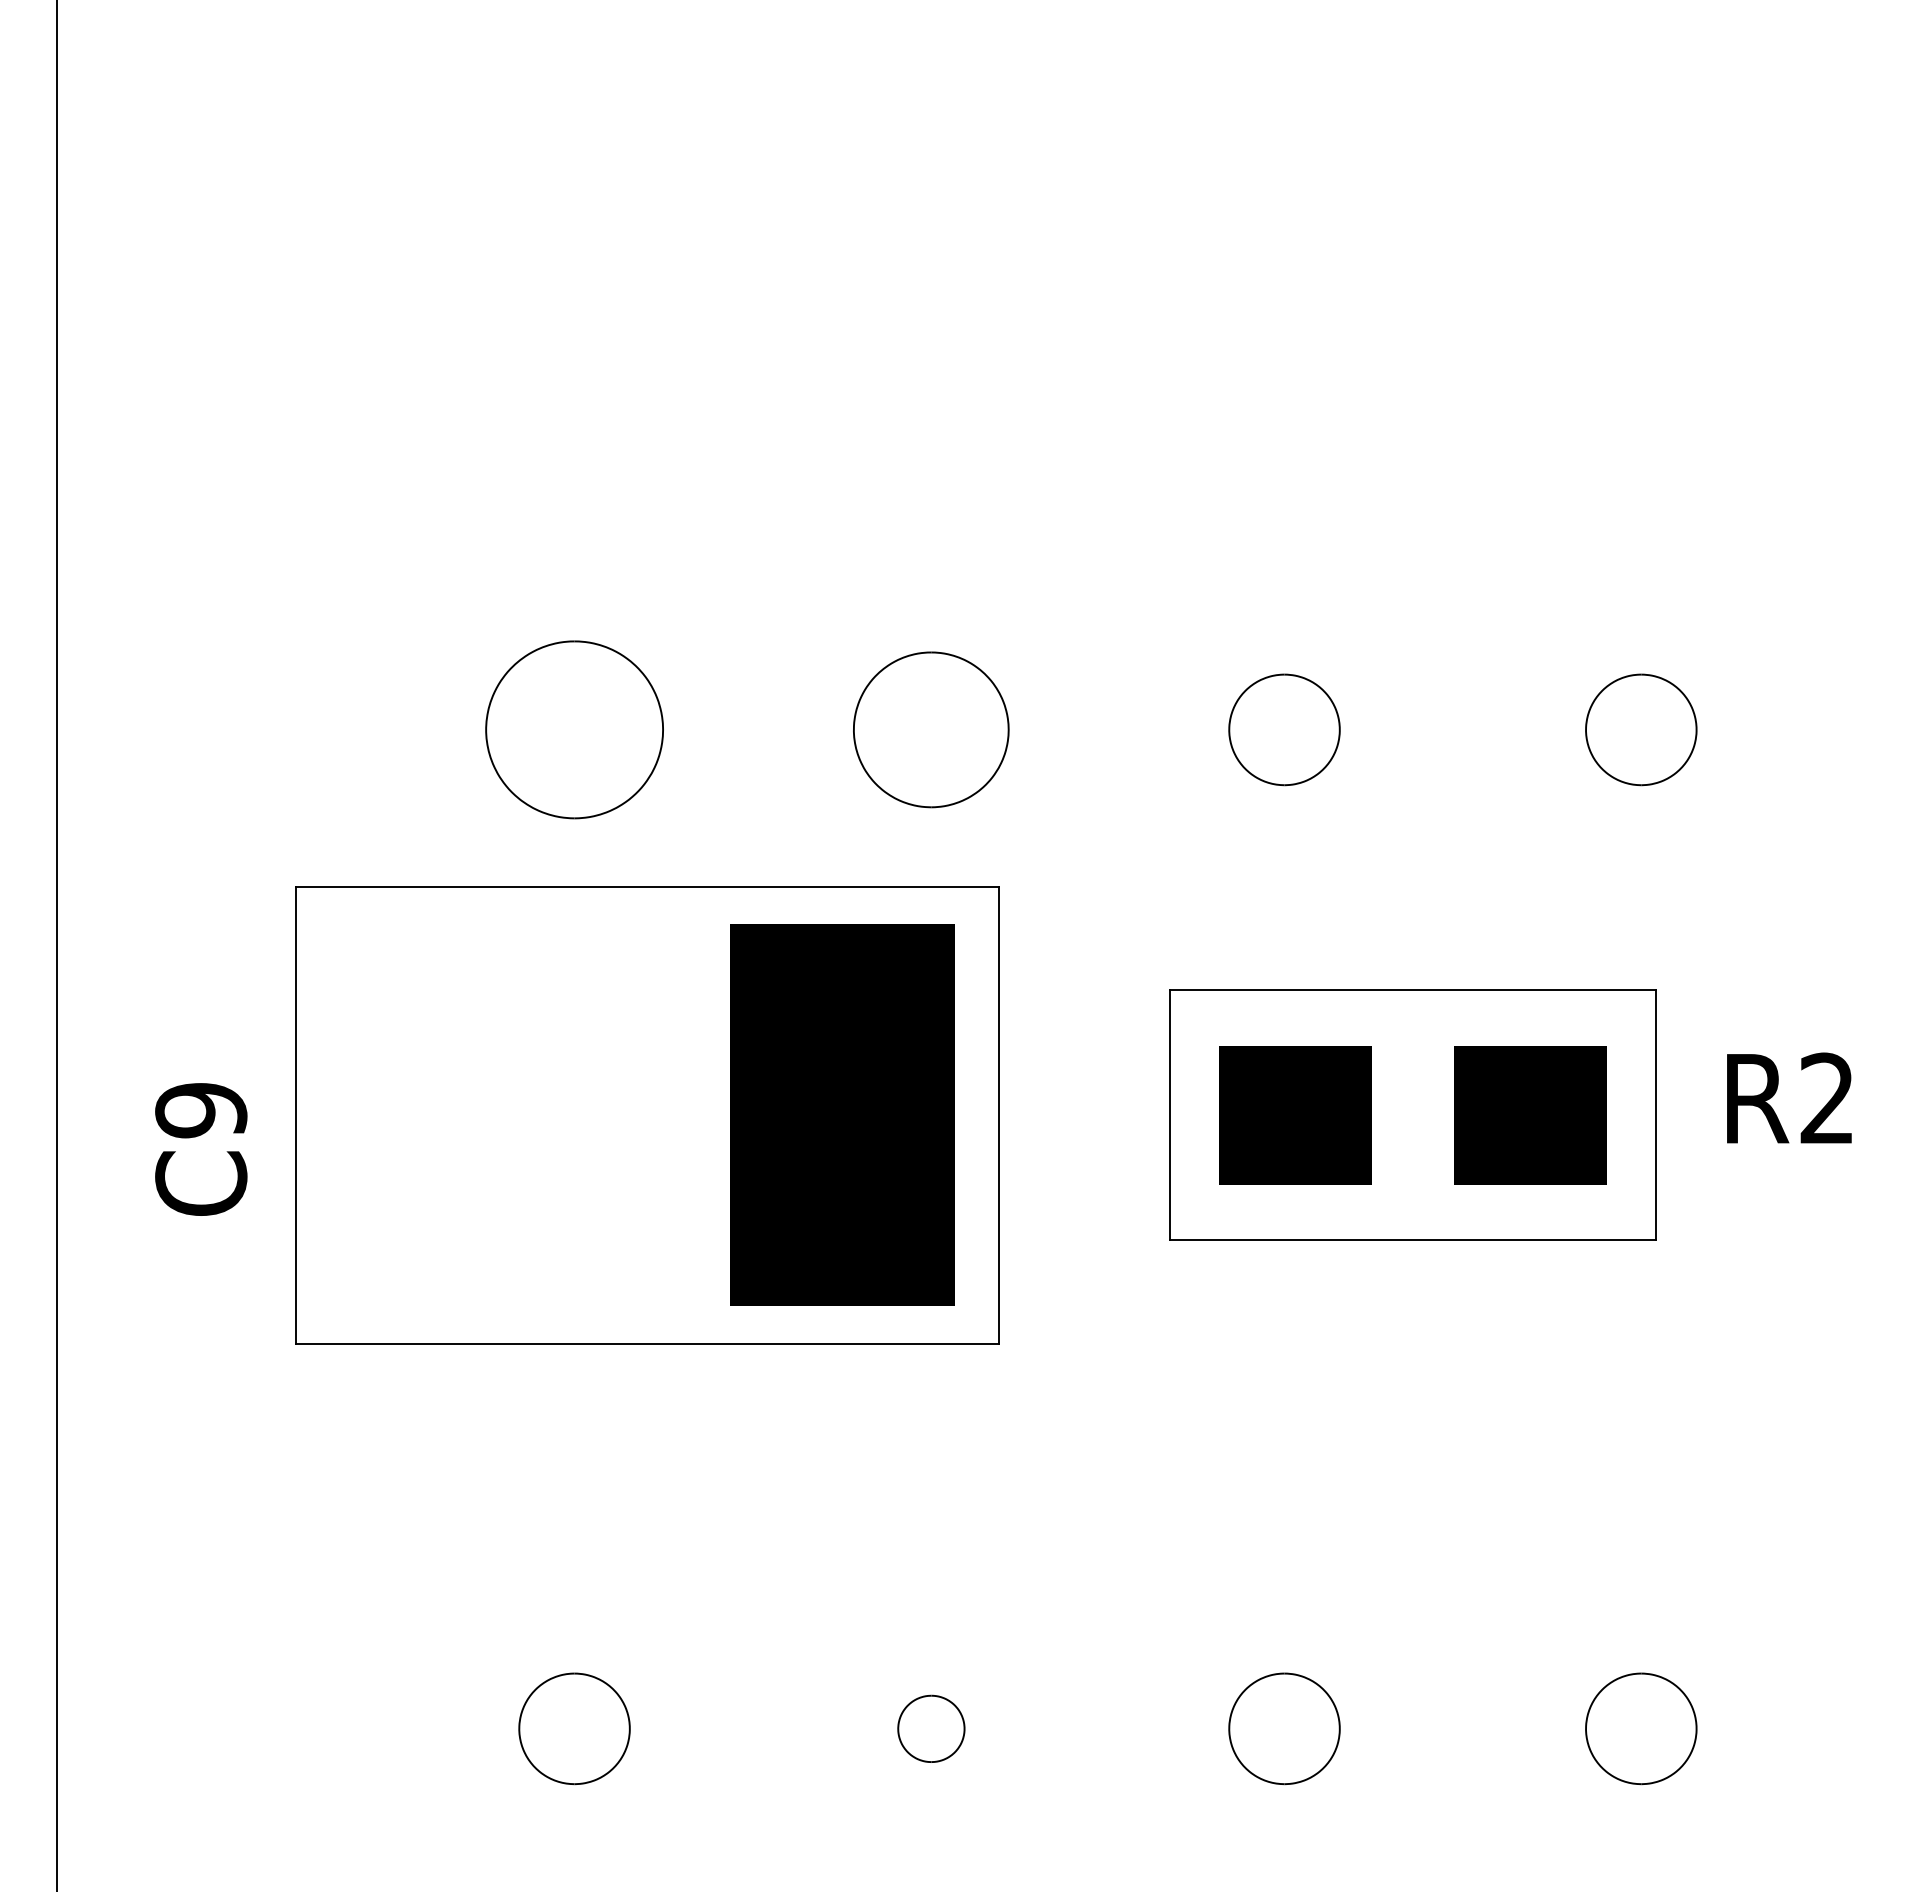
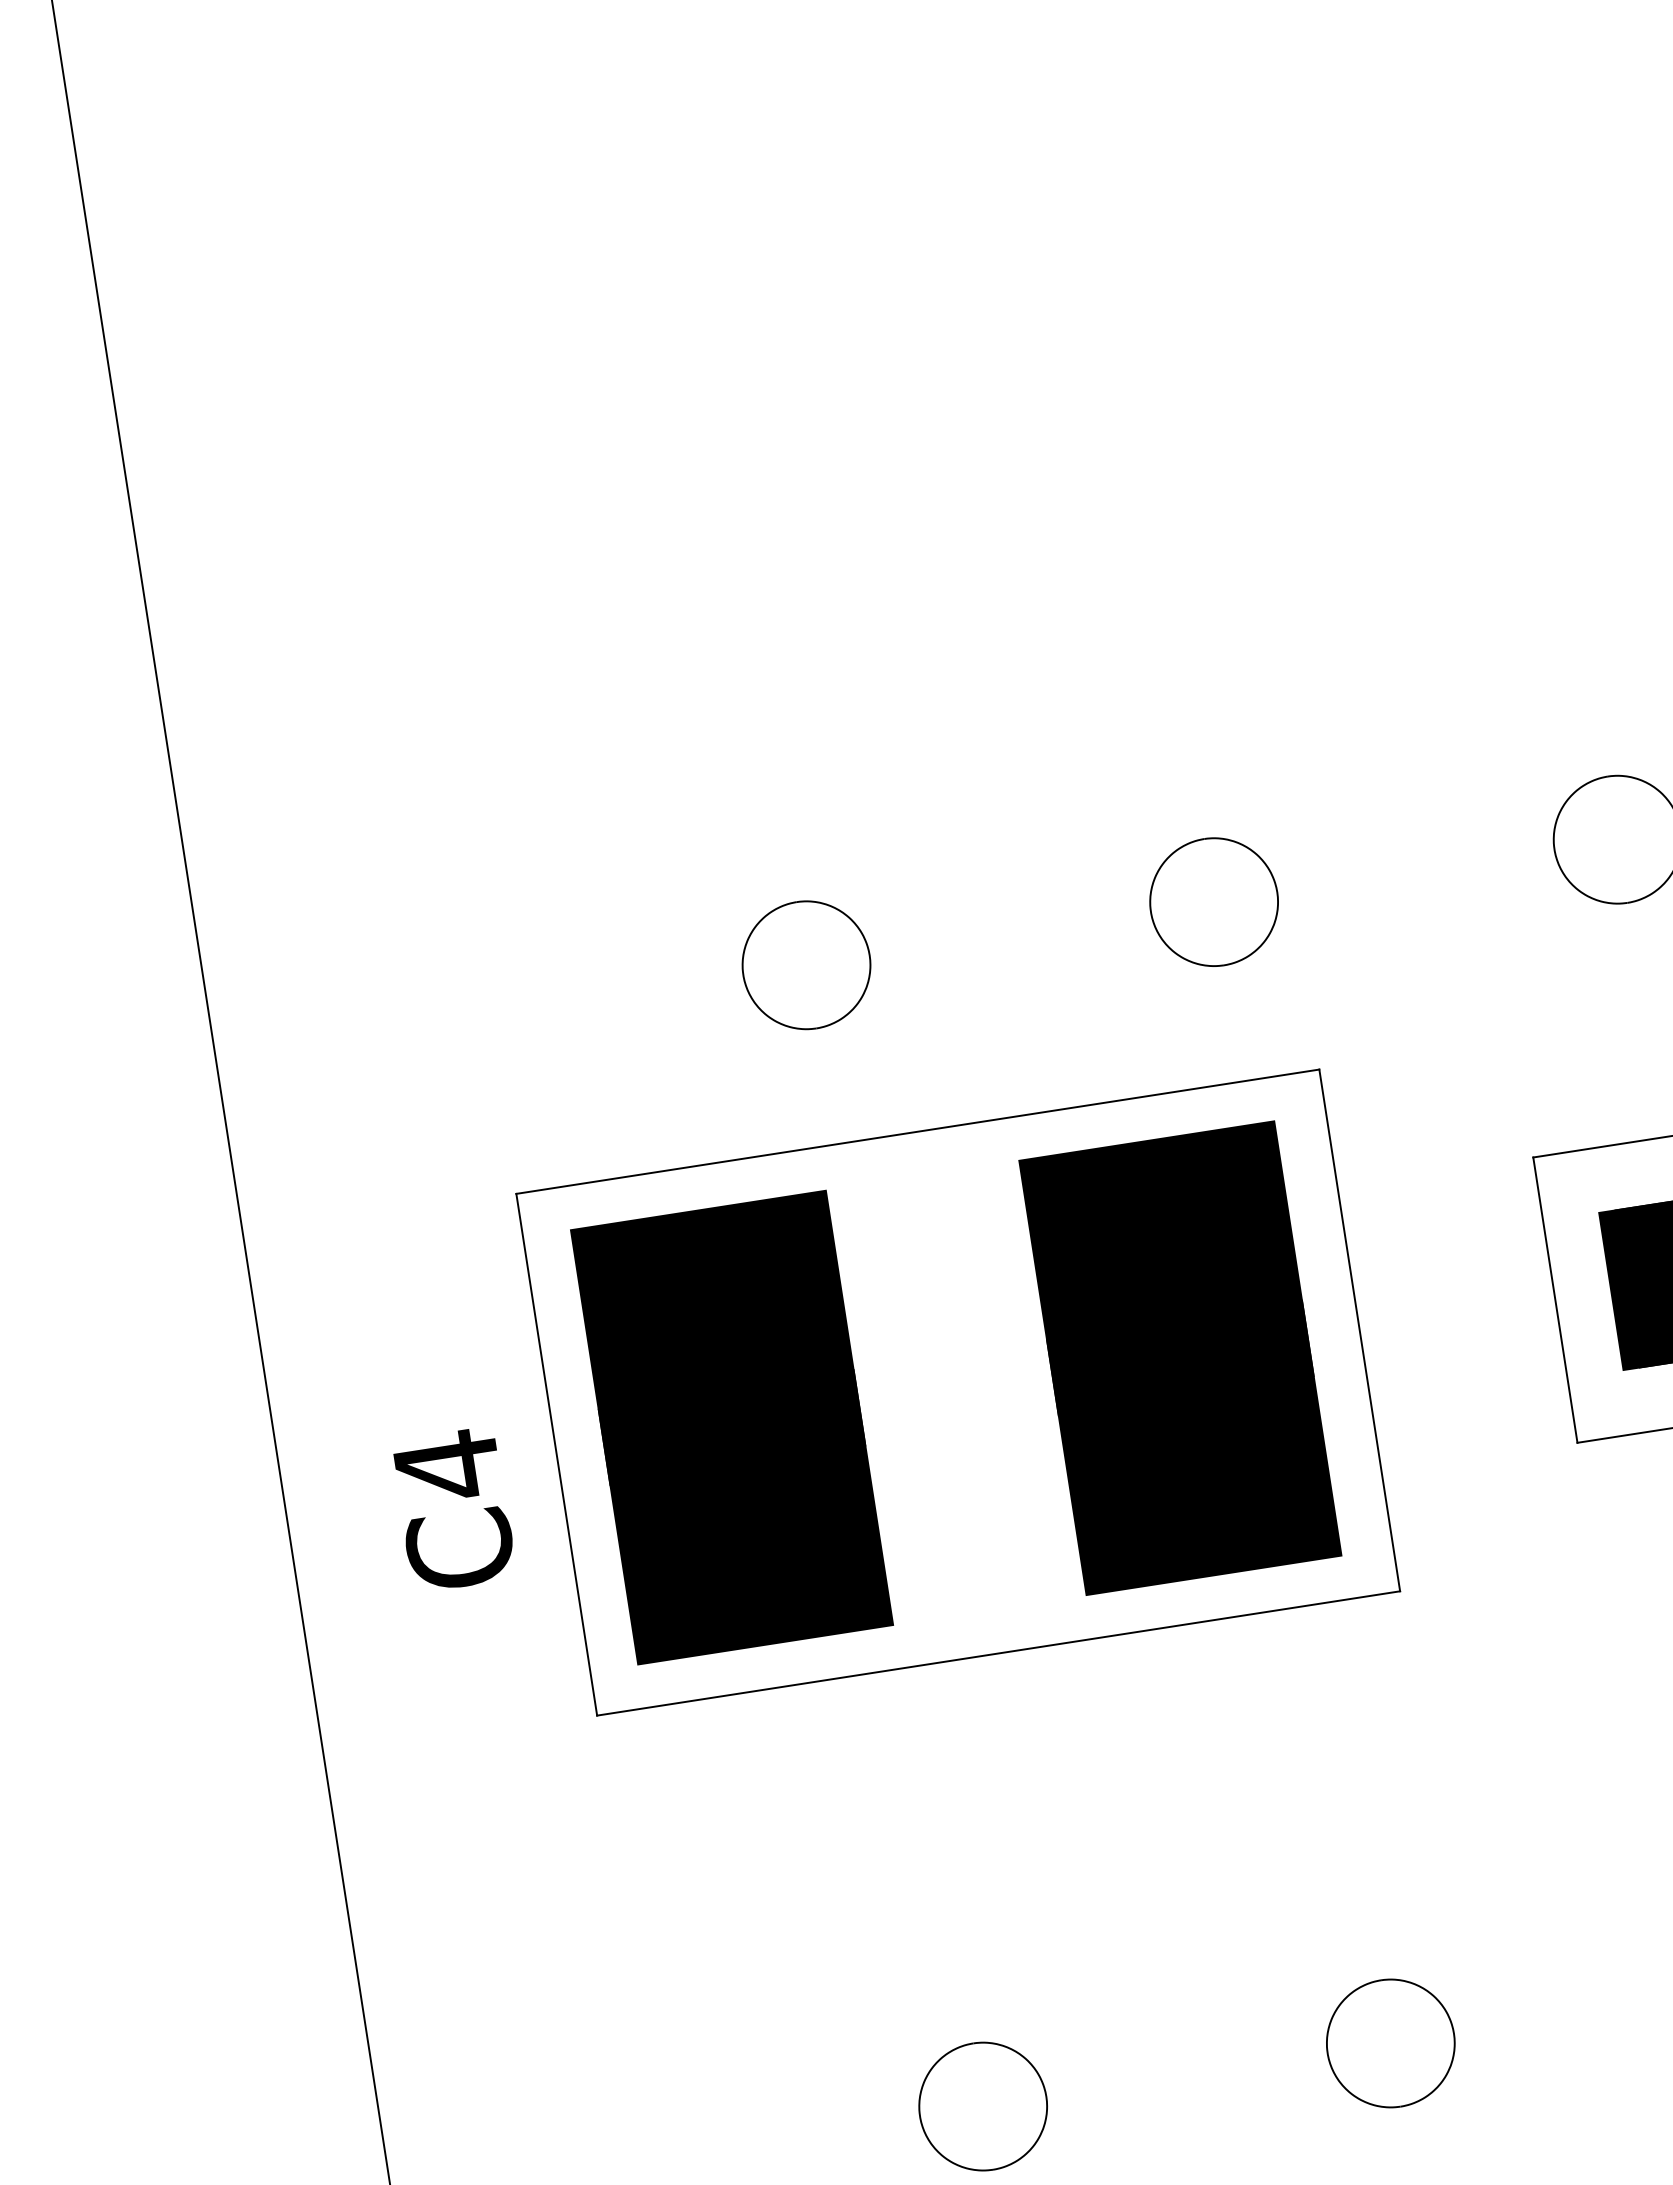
part: (574, 729) -> (806, 964), size x0.62
part: (931, 729) -> (1214, 901), size x0.71
text: (201, 1110) -> (447, 1466), C9 -> C4
part: (449, 1114) -> (731, 1426), added
part: (931, 1728) -> (1390, 2043), size x1.67

